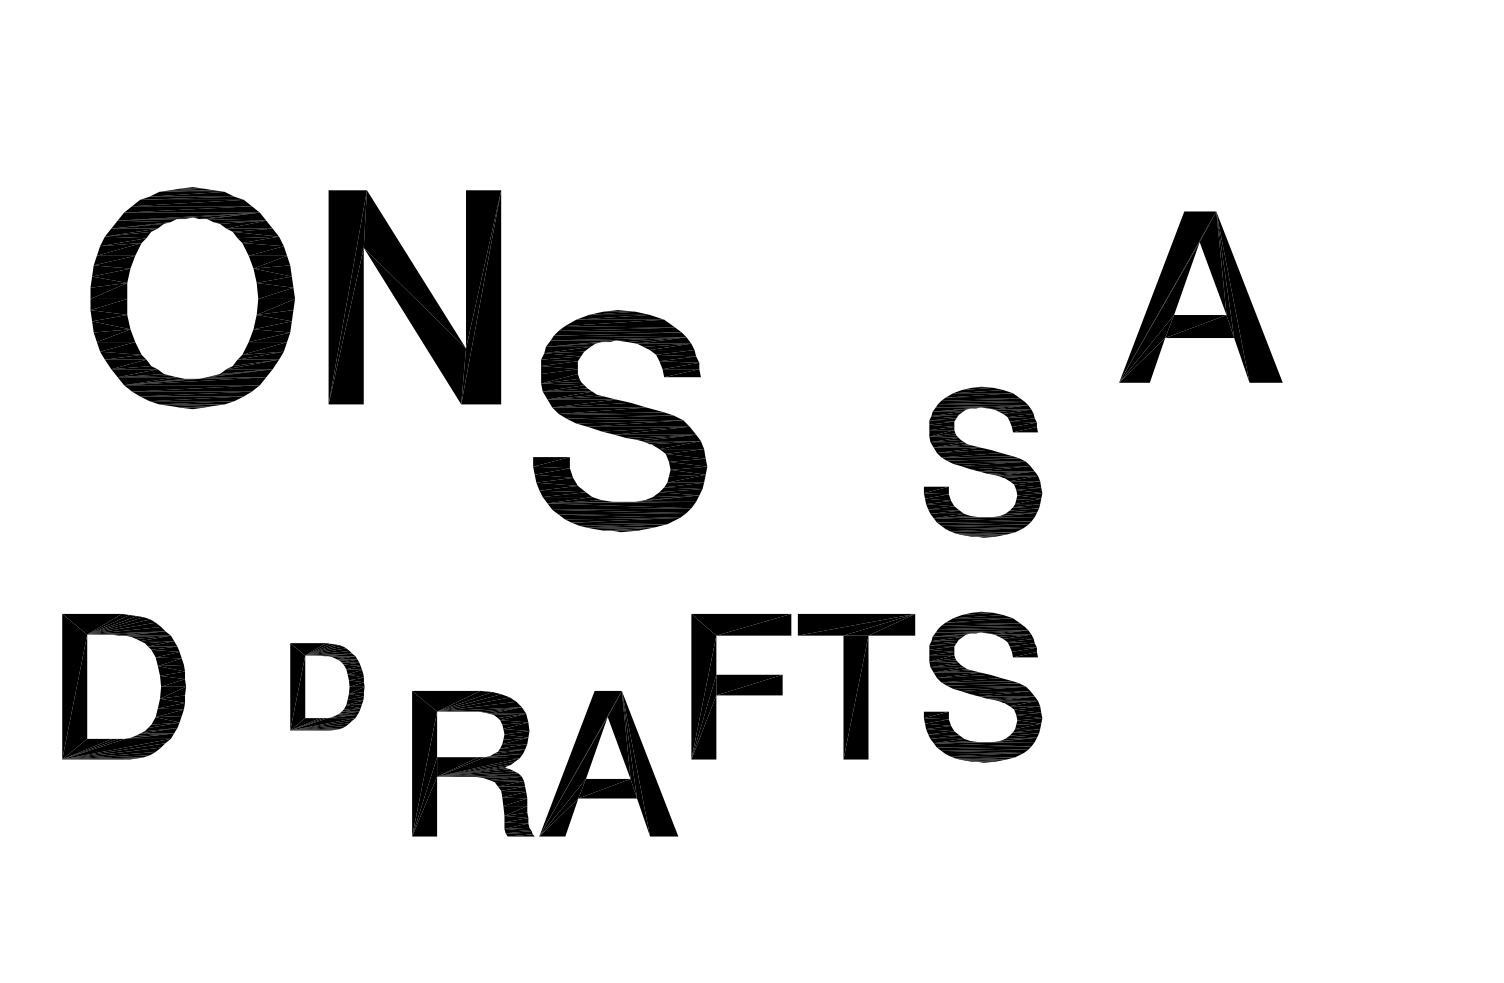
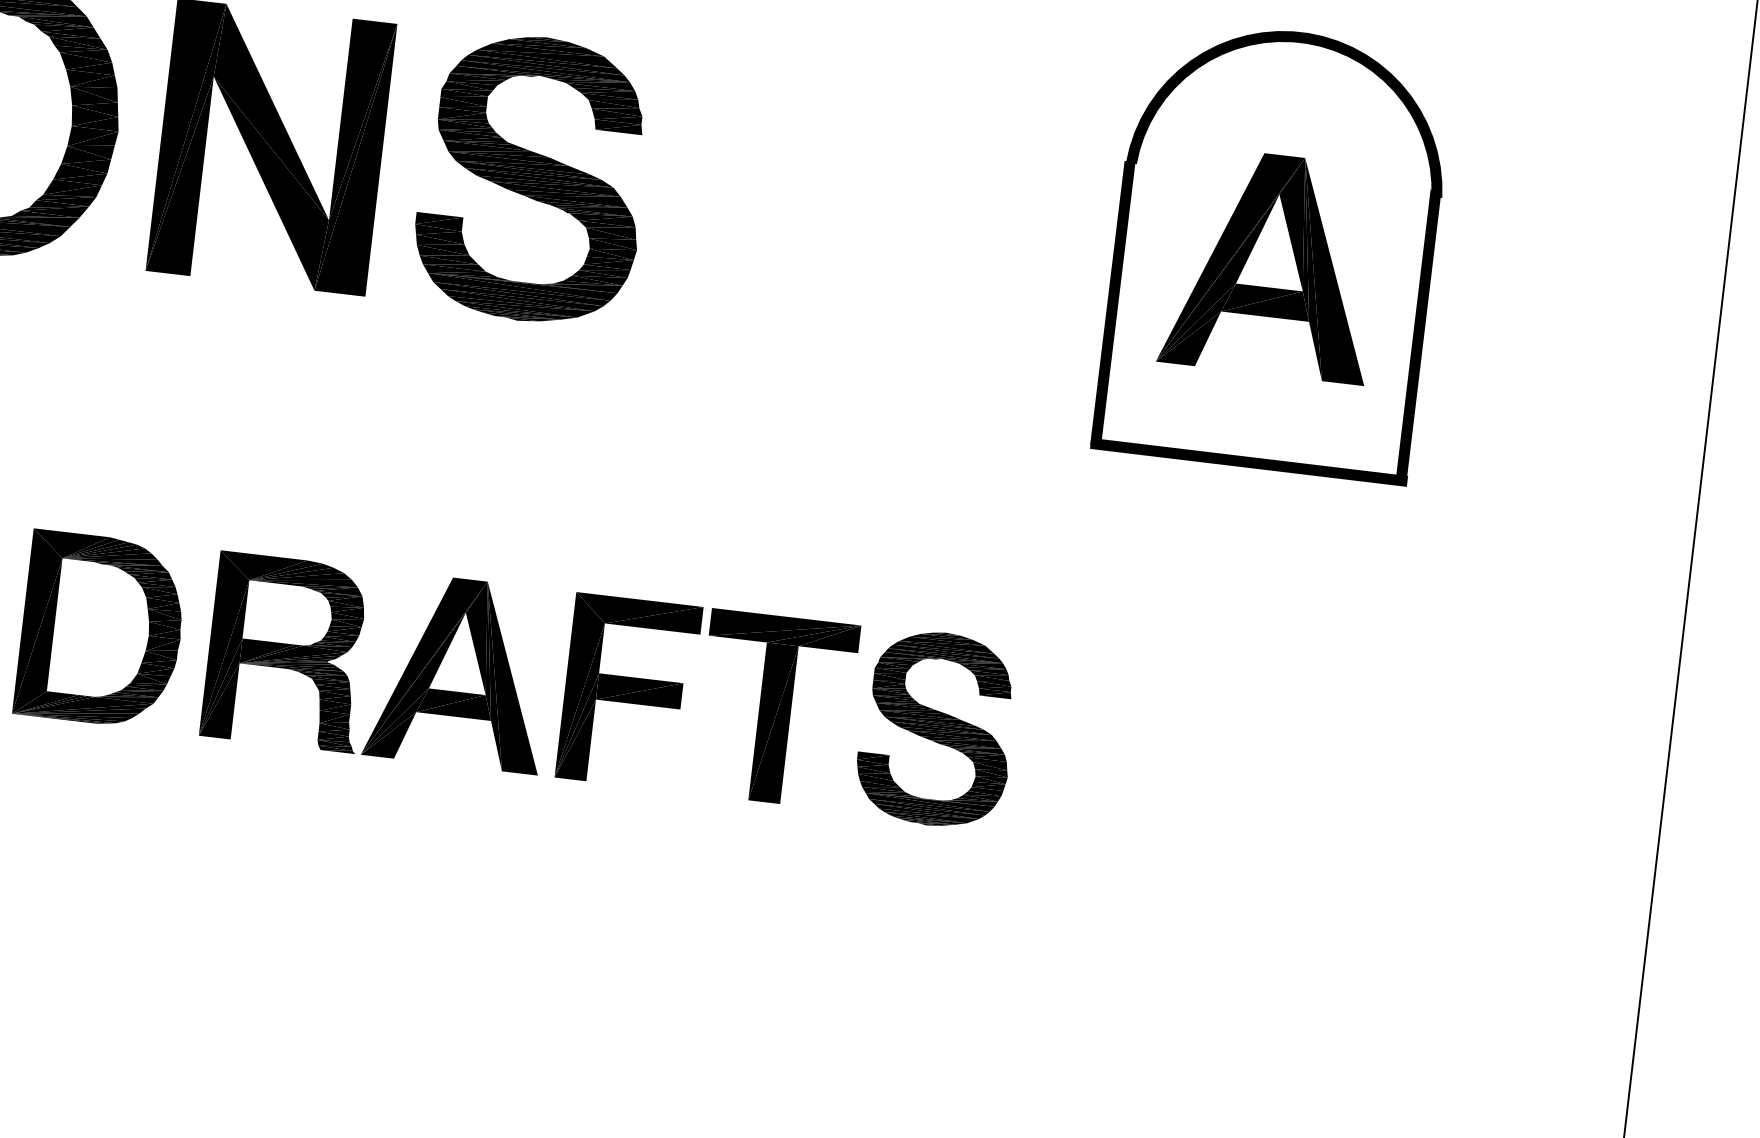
part: (1200, 285) -> (1274, 249), added
part: (620, 421) -> (533, 179), moved
part: (983, 461) -> (971, 441), removed
part: (327, 686) -> (101, 630), size x1.67
part: (564, 769) -> (402, 673), moved

